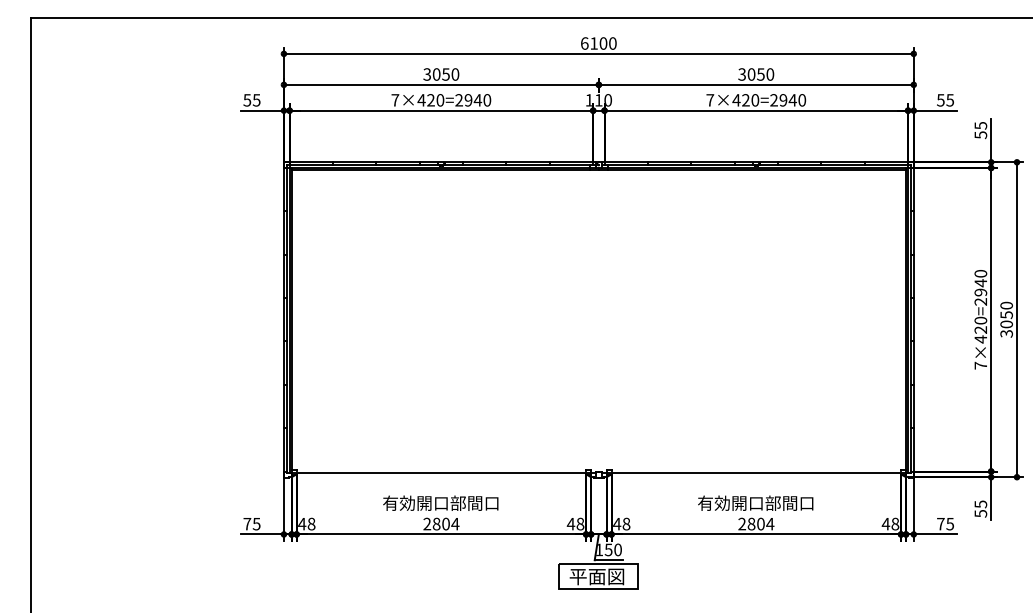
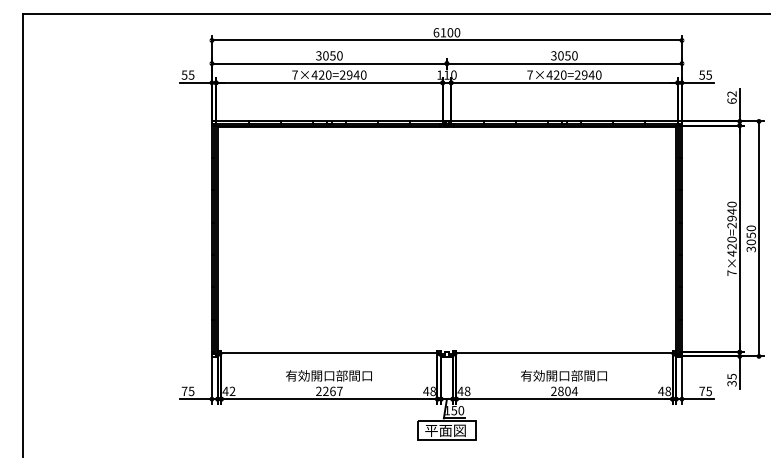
text: (980, 130) -> (731, 97), 55 -> 62
text: (980, 513) -> (731, 383), 55 -> 35
text: (311, 523) -> (232, 390), 48 -> 42
text: (445, 523) -> (332, 390), 2804 -> 2267

